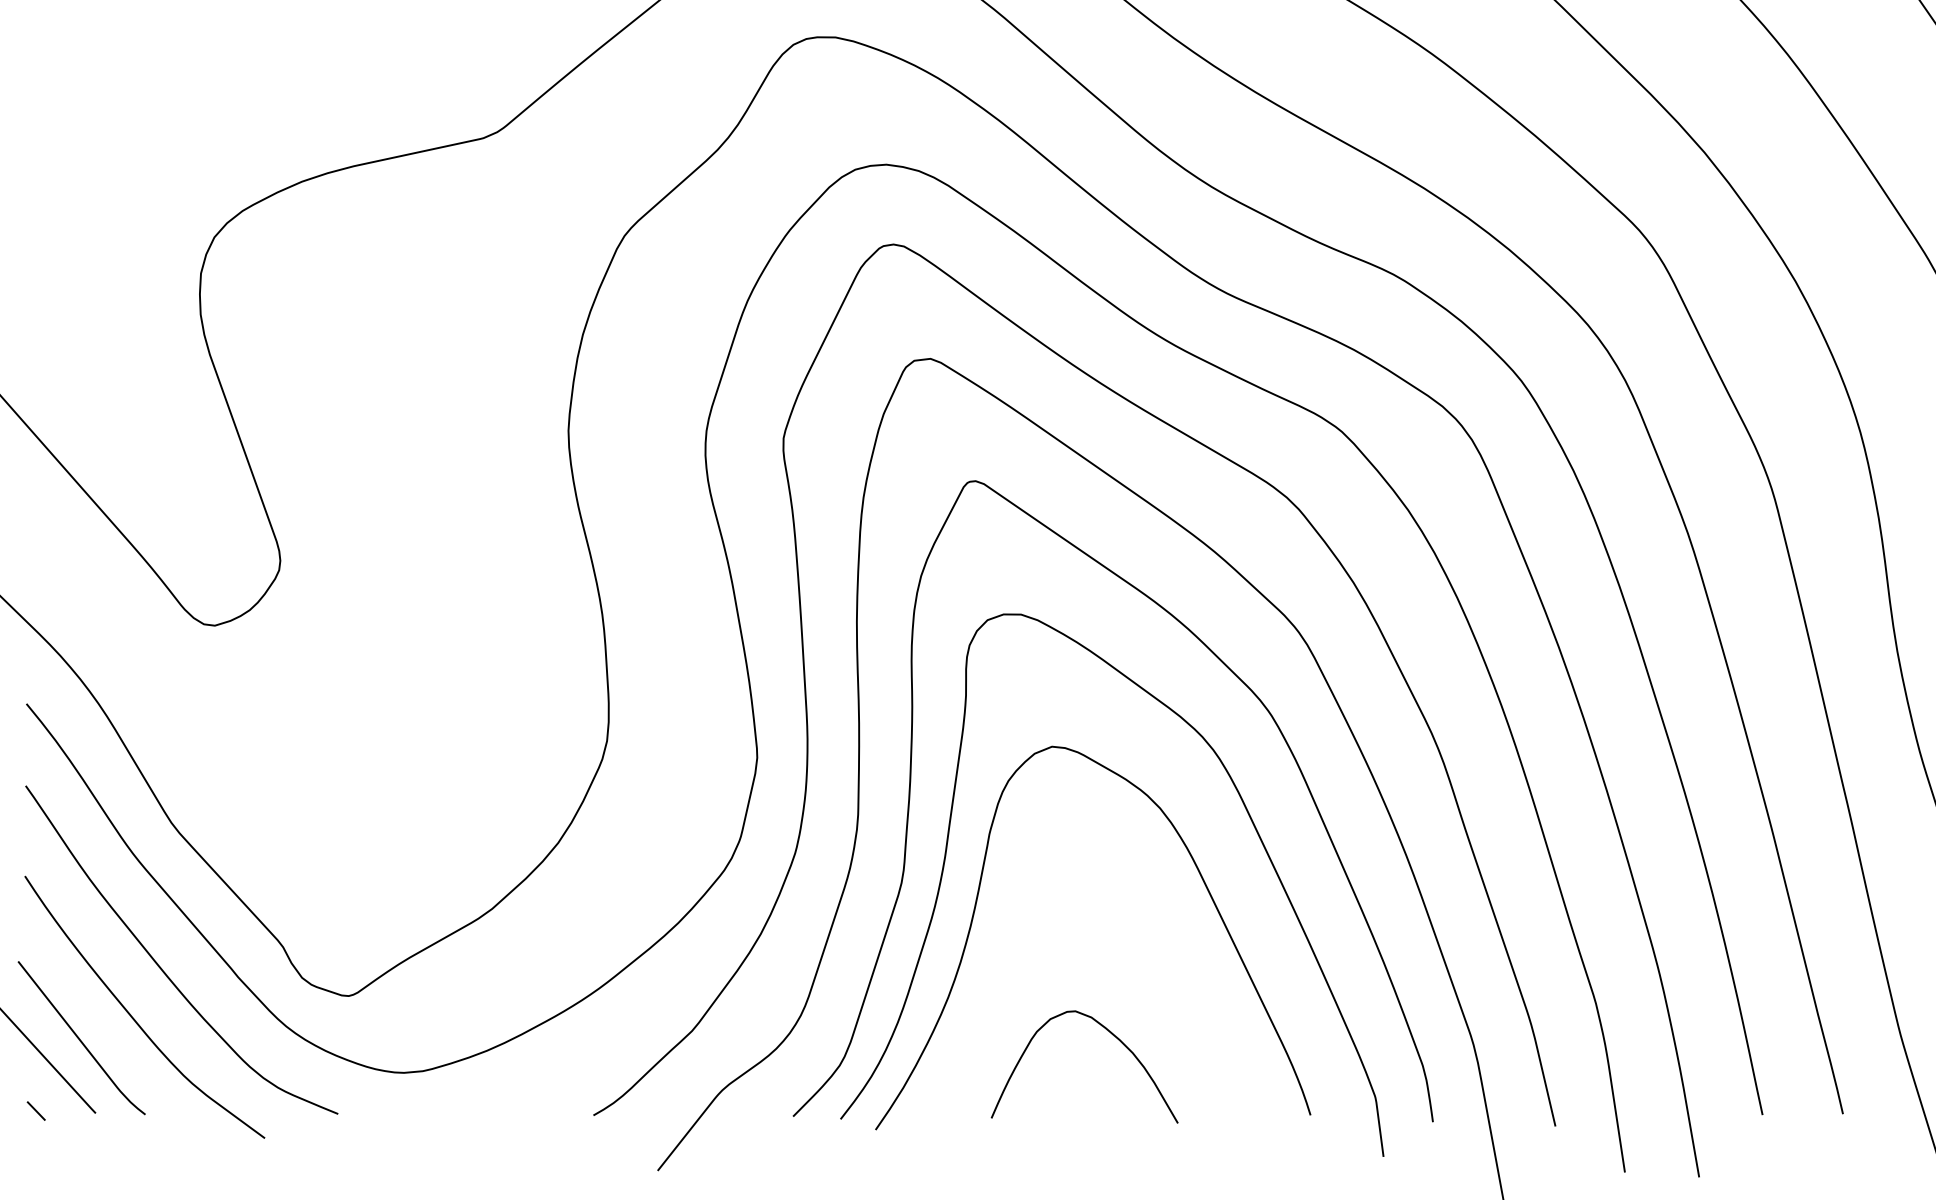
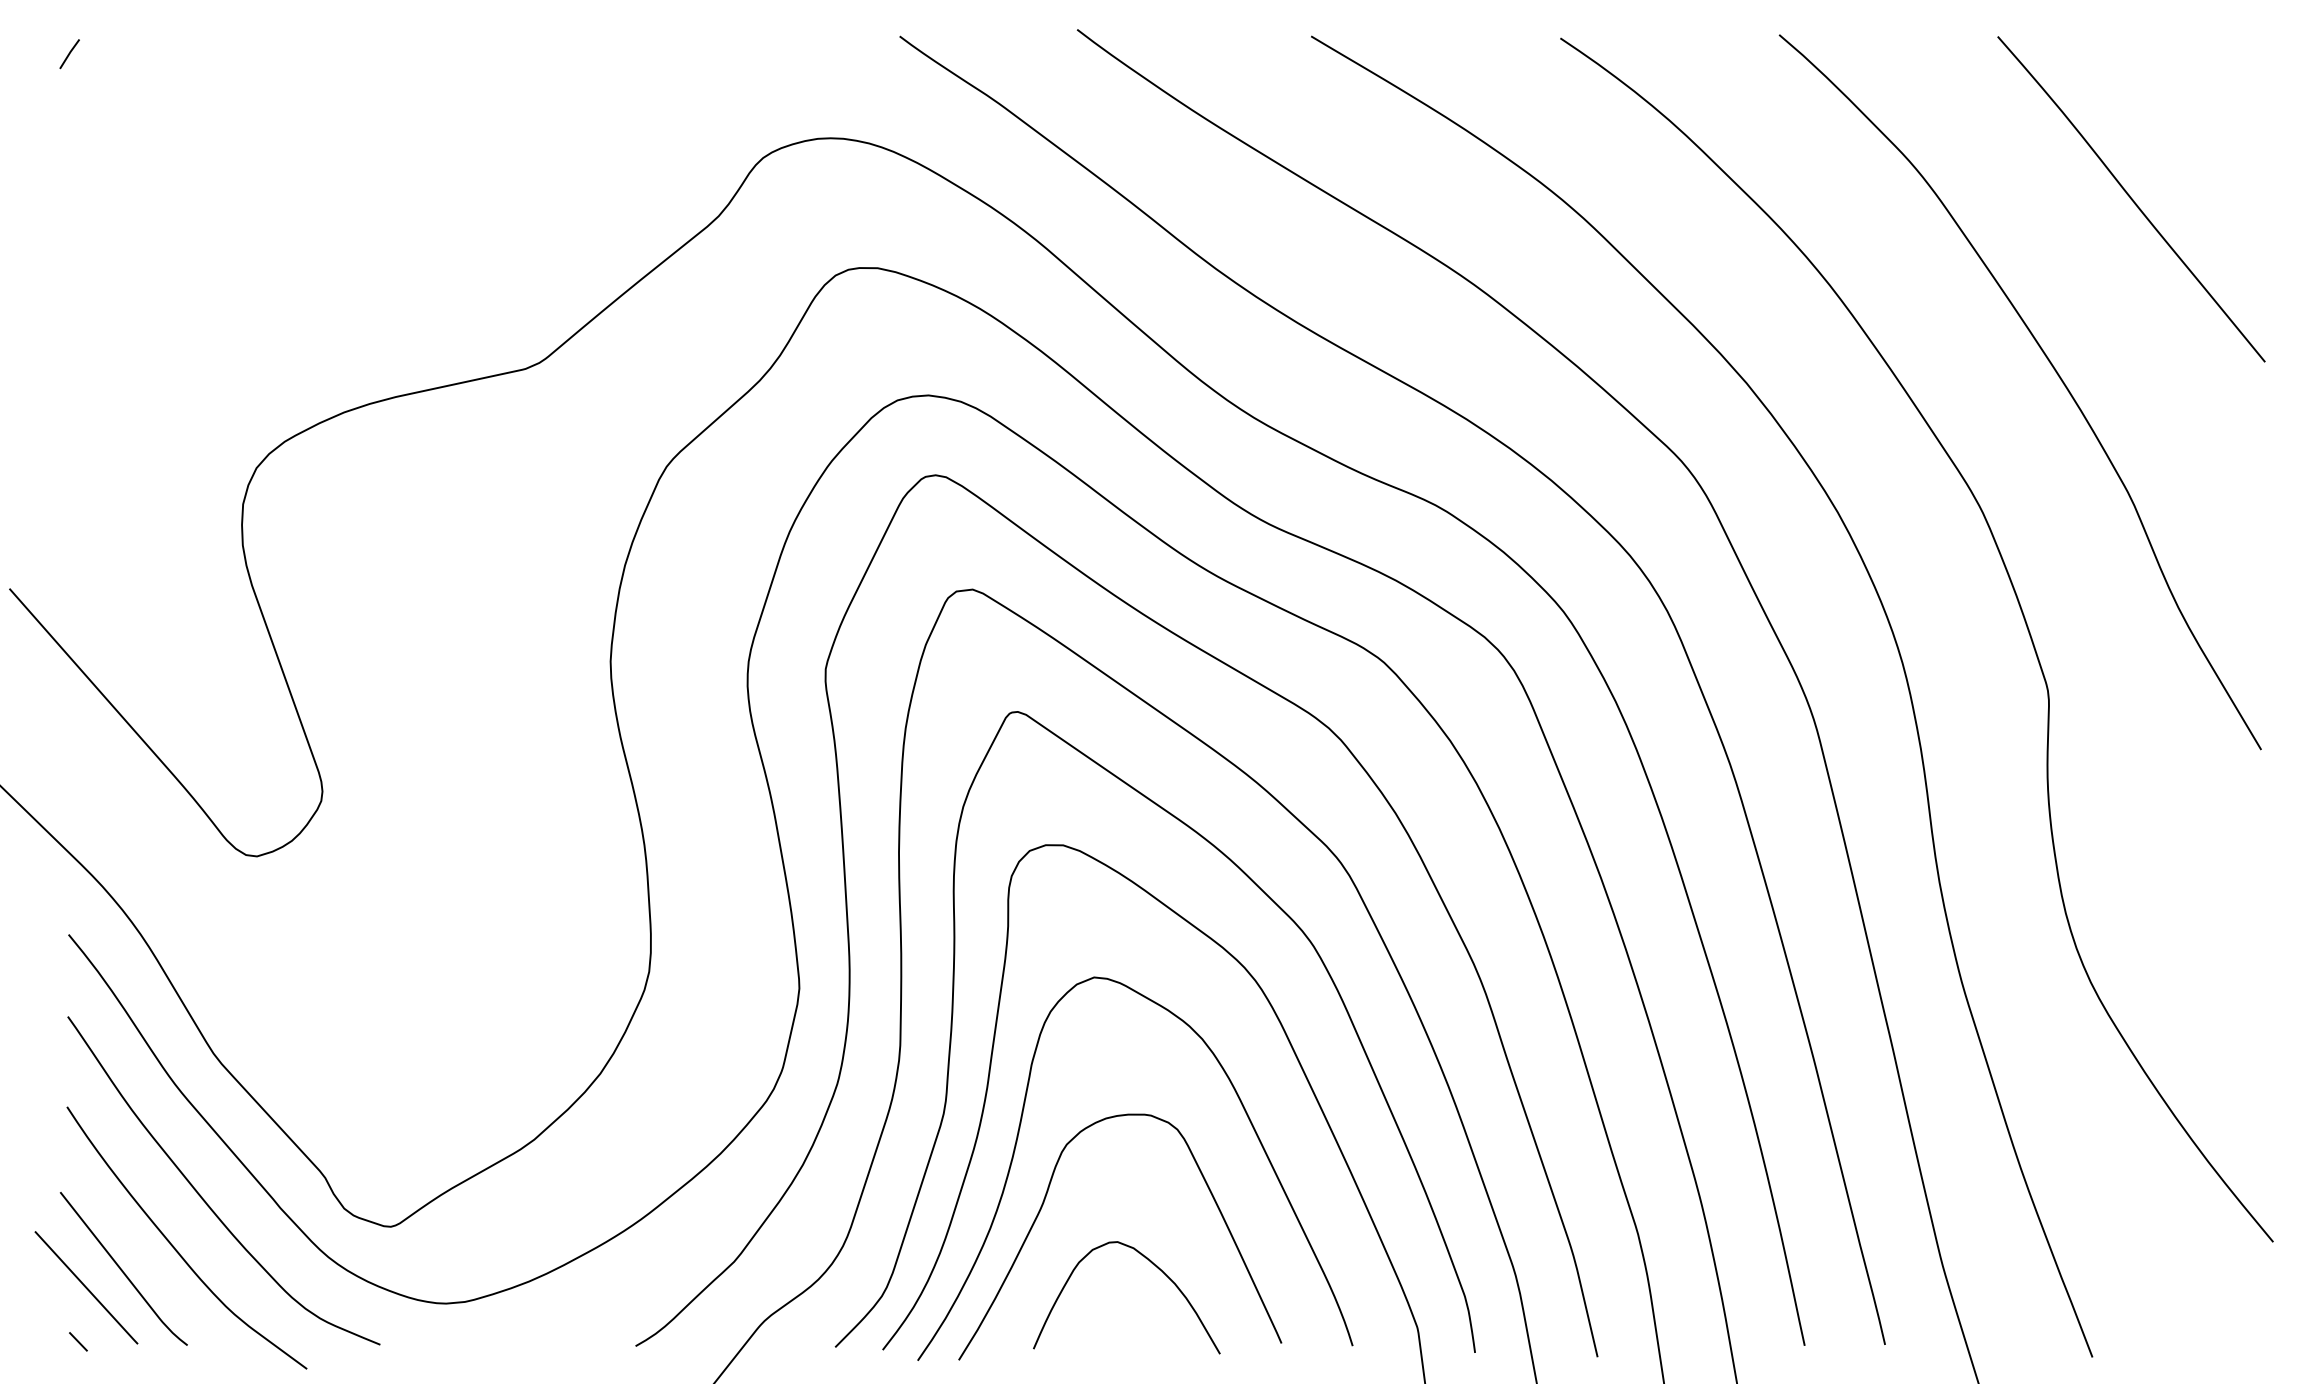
curve: (1001, 974) -> (1043, 1205), added

